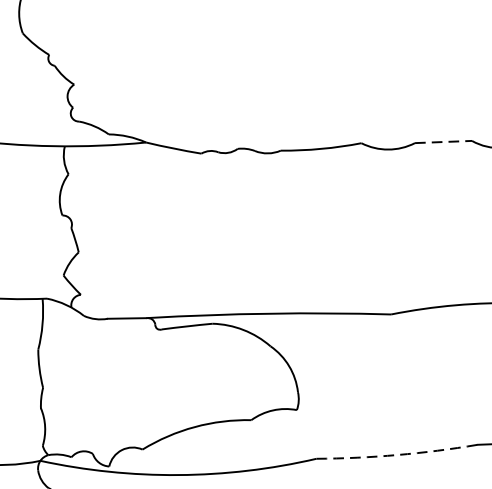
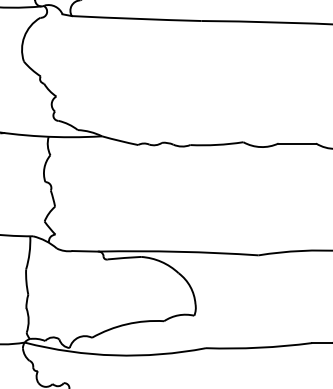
line: (443, 141) -> (297, 143), dashed -> solid
arc: (397, 454) -> (259, 347), dashed -> solid

